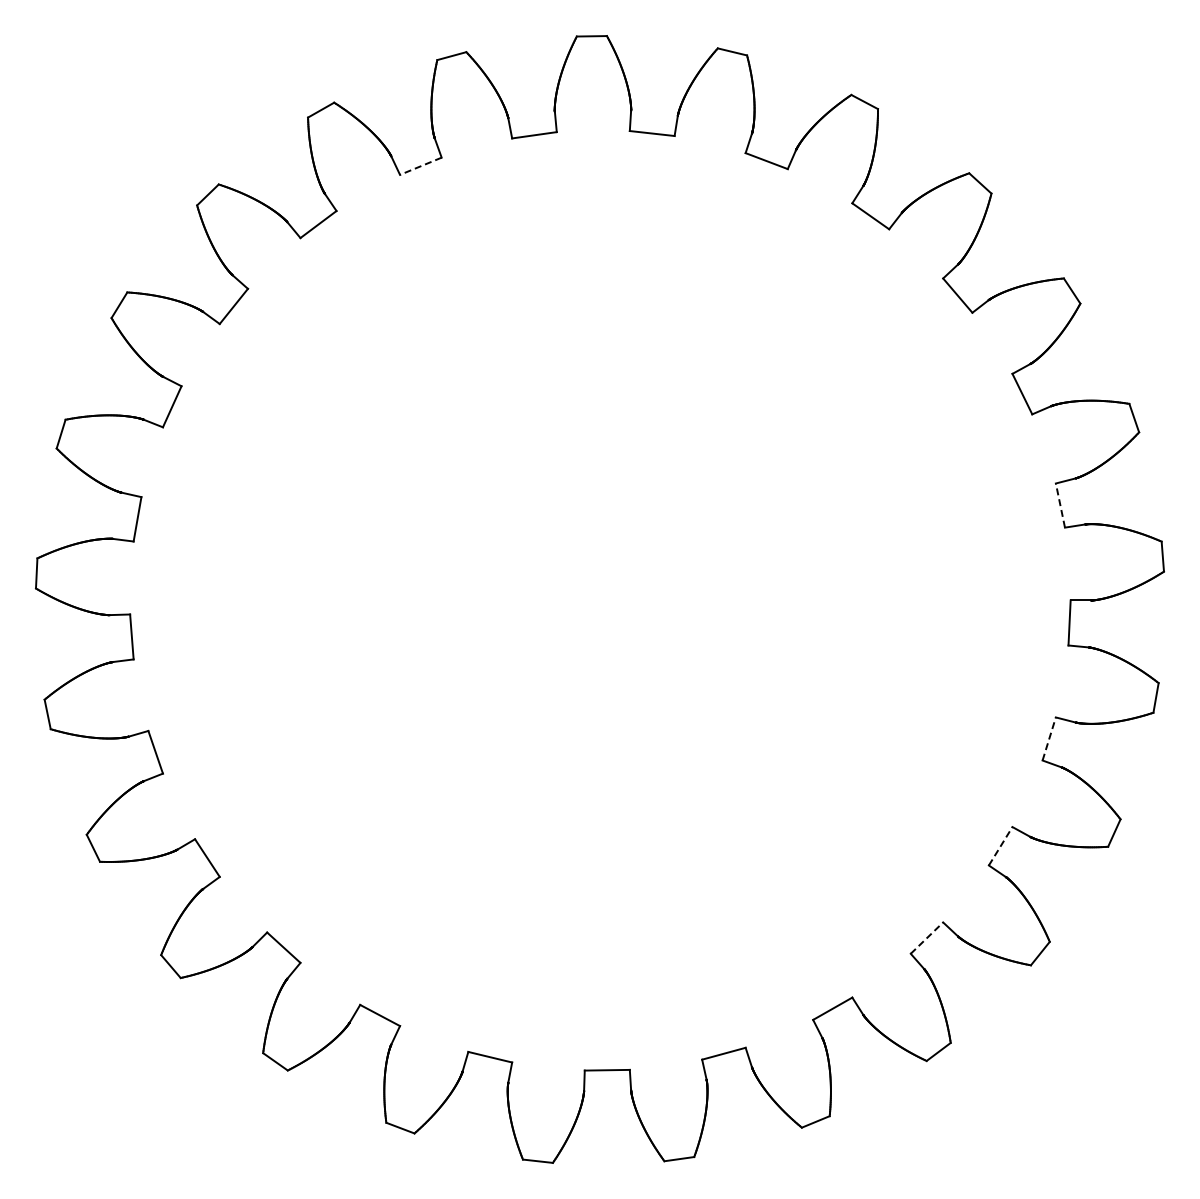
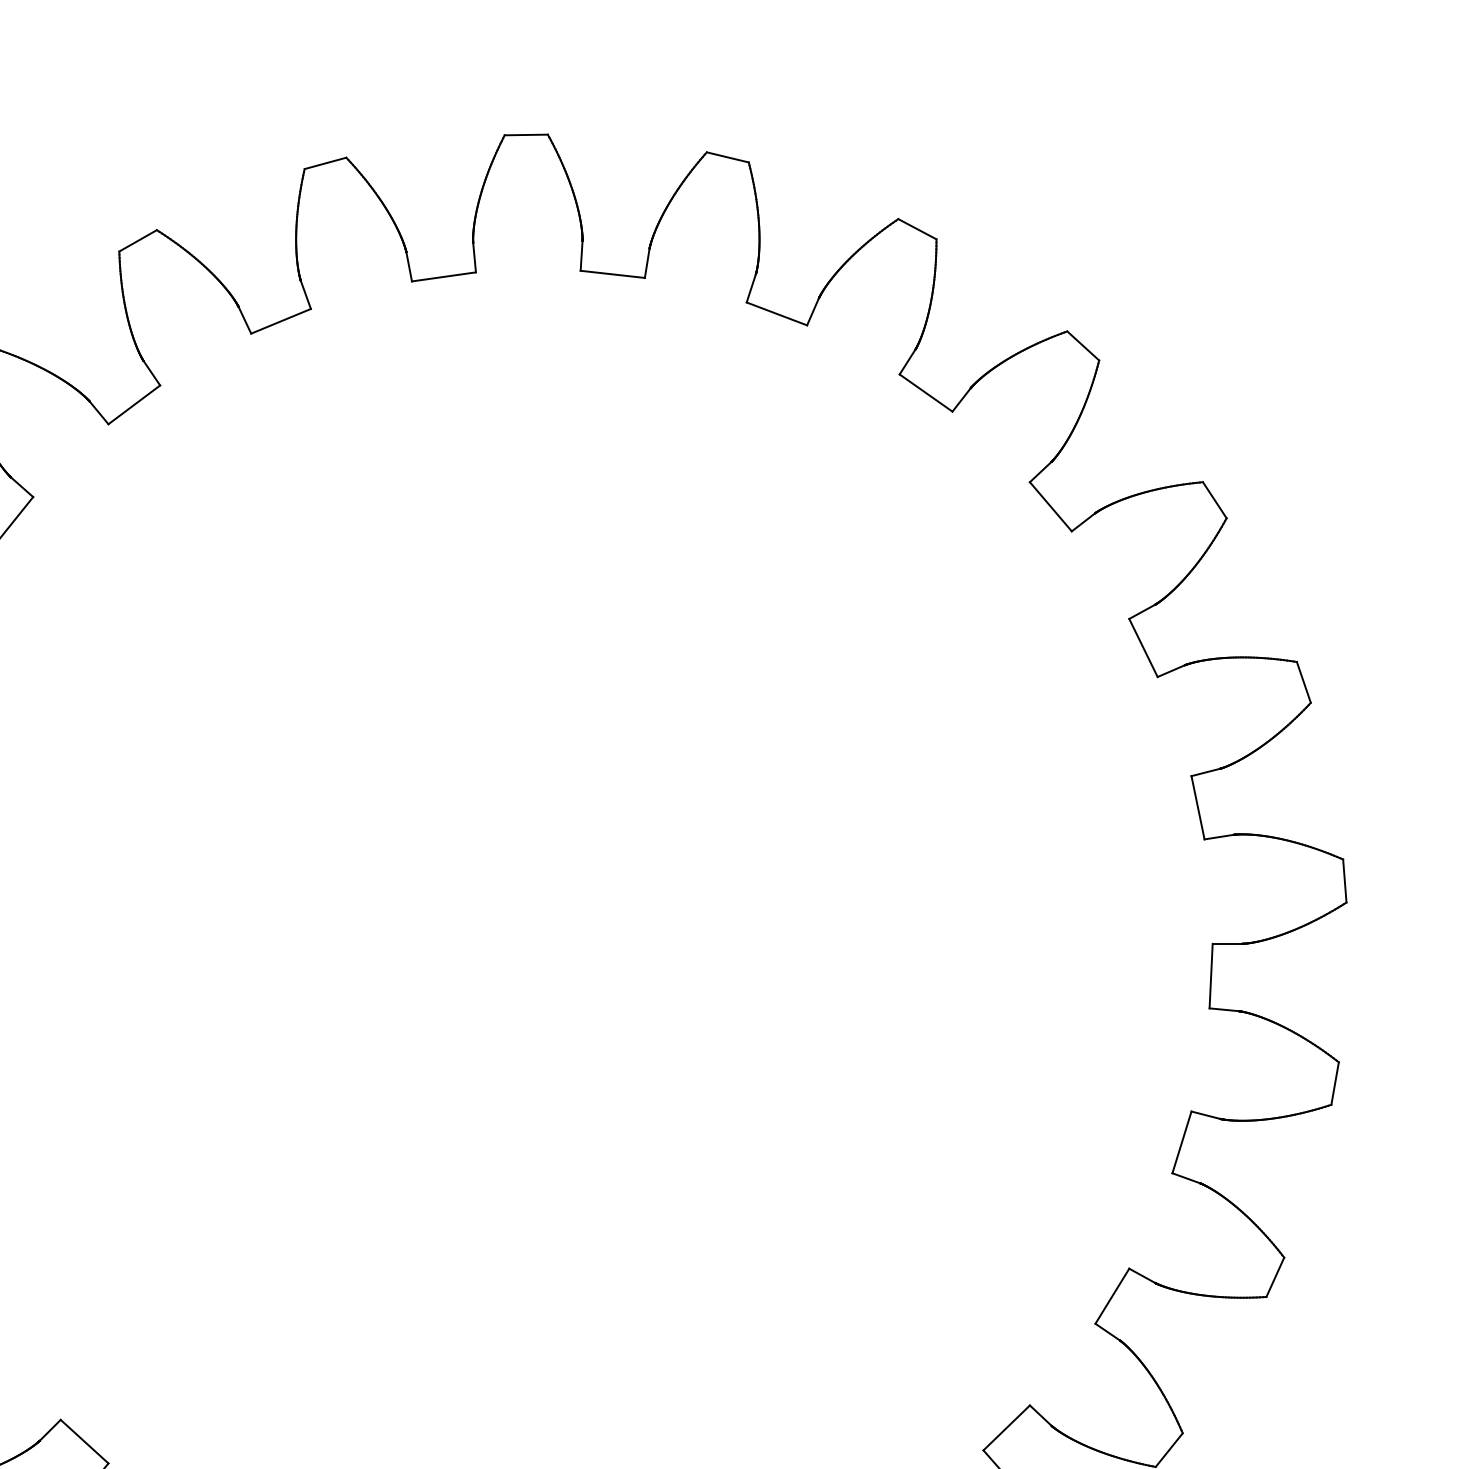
line: (420, 166) -> (280, 321), dashed -> solid
line: (1060, 505) -> (1198, 807), dashed -> solid
line: (1049, 738) -> (1182, 1141), dashed -> solid
line: (1000, 846) -> (1112, 1296), dashed -> solid
line: (926, 938) -> (1006, 1428), dashed -> solid

